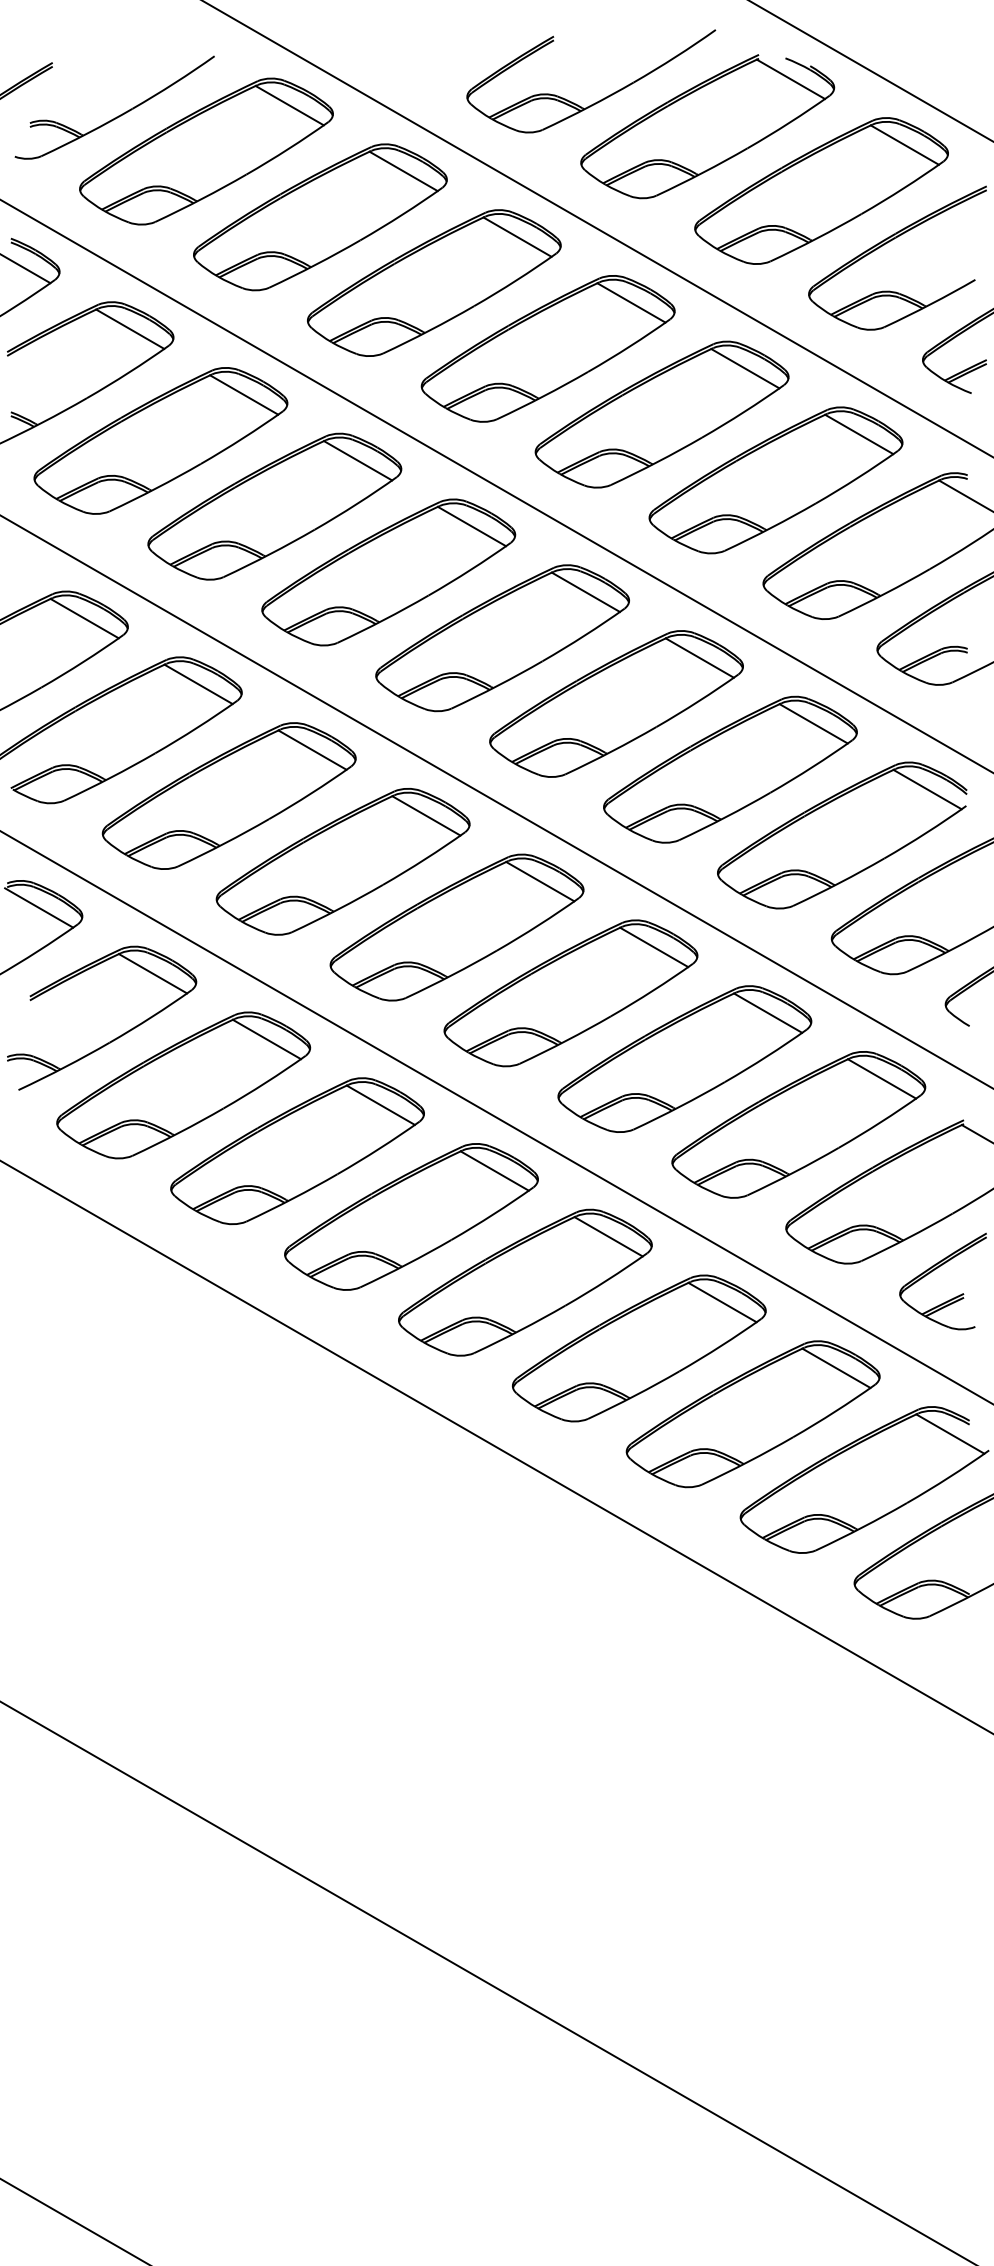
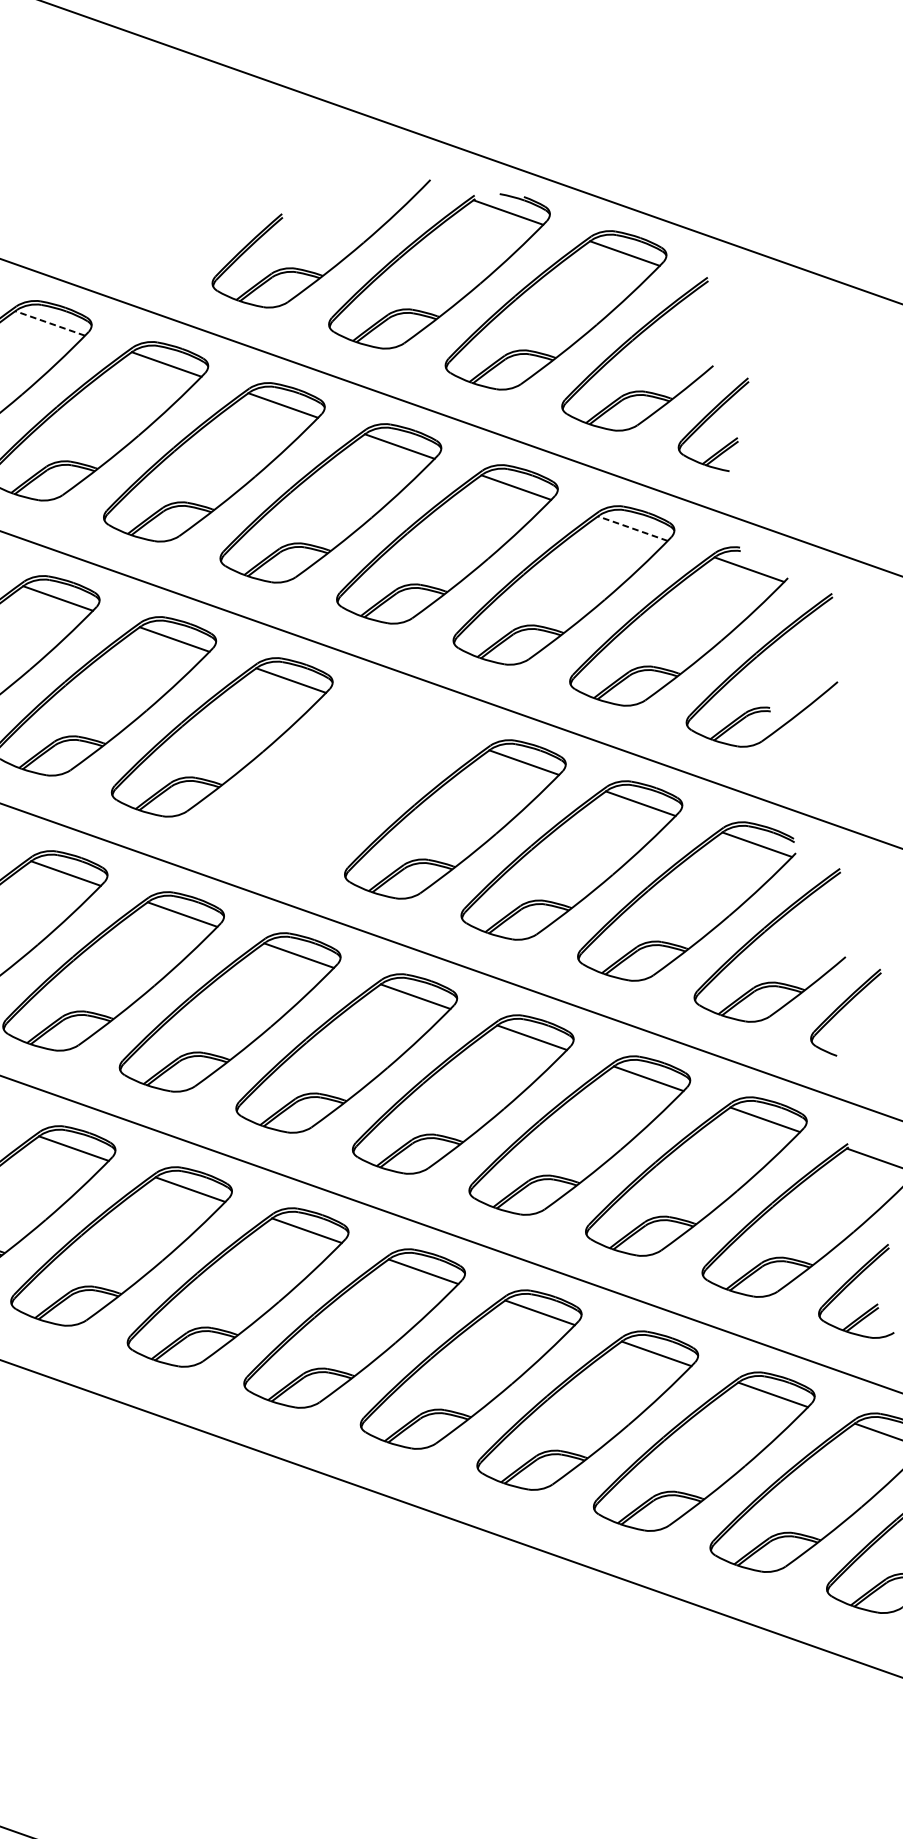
line: (289, 105) -> (49, 323), solid -> dashed
line: (858, 434) -> (632, 528), solid -> dashed
part: (502, 638) -> (338, 778), removed

